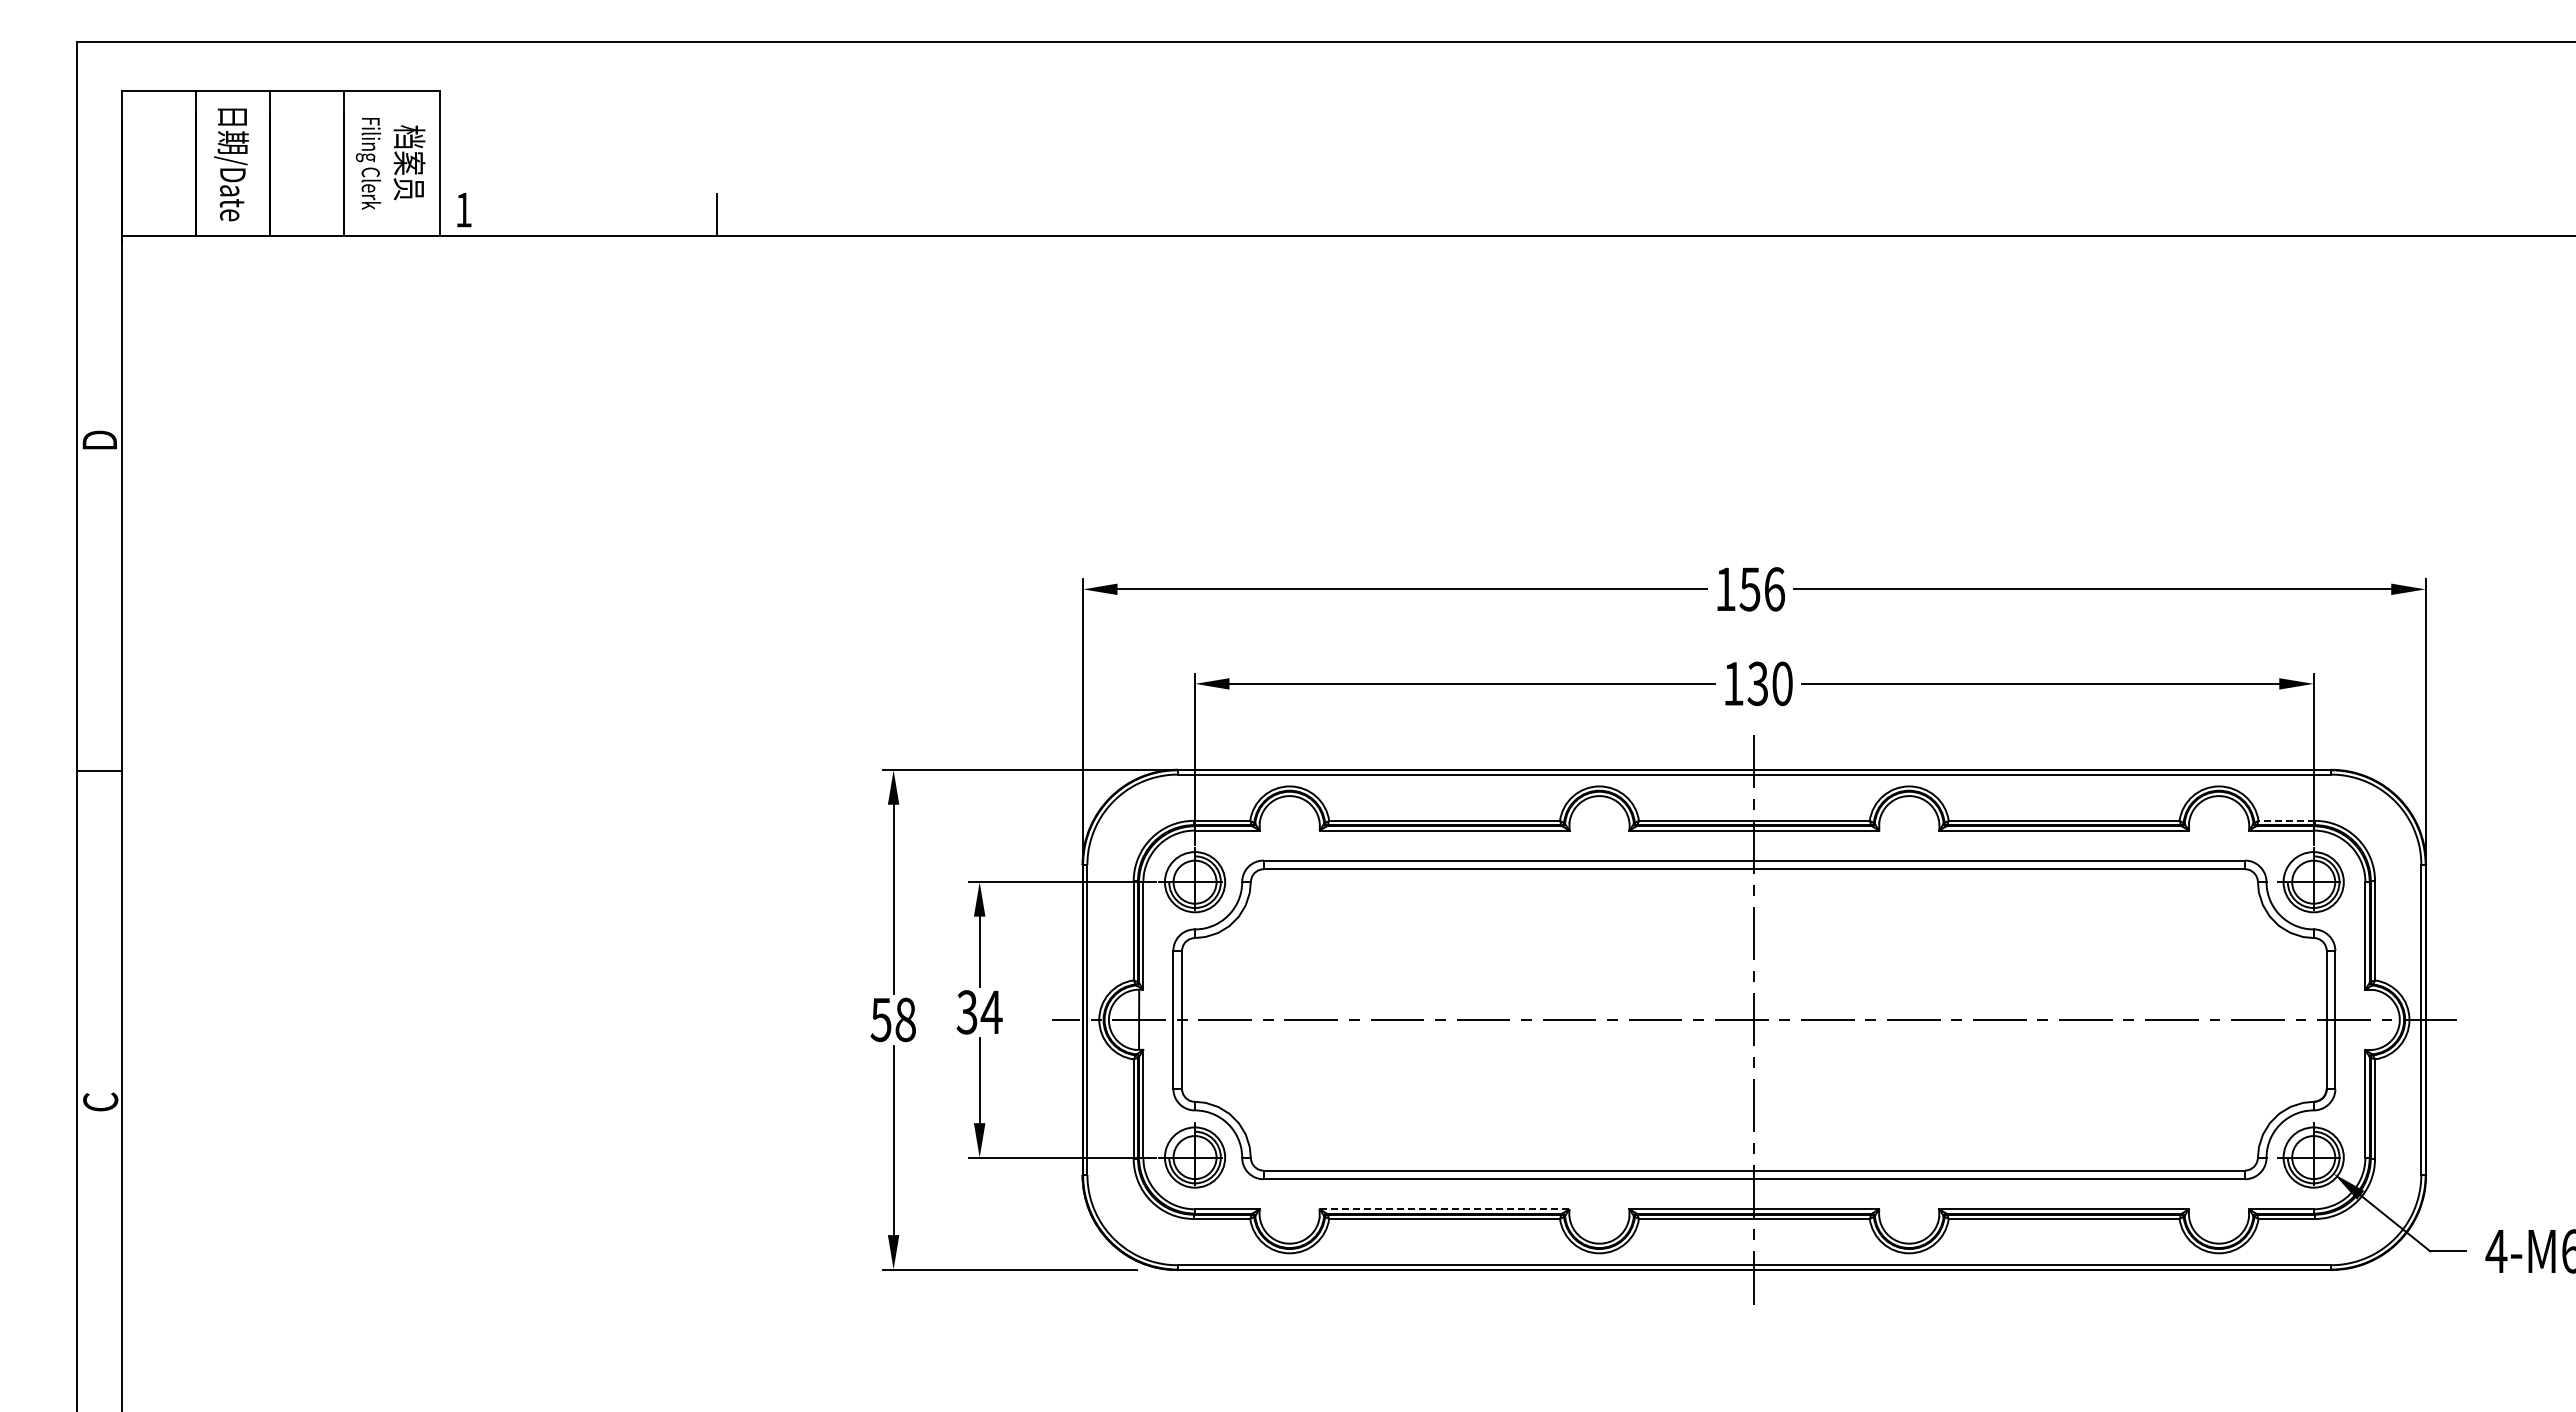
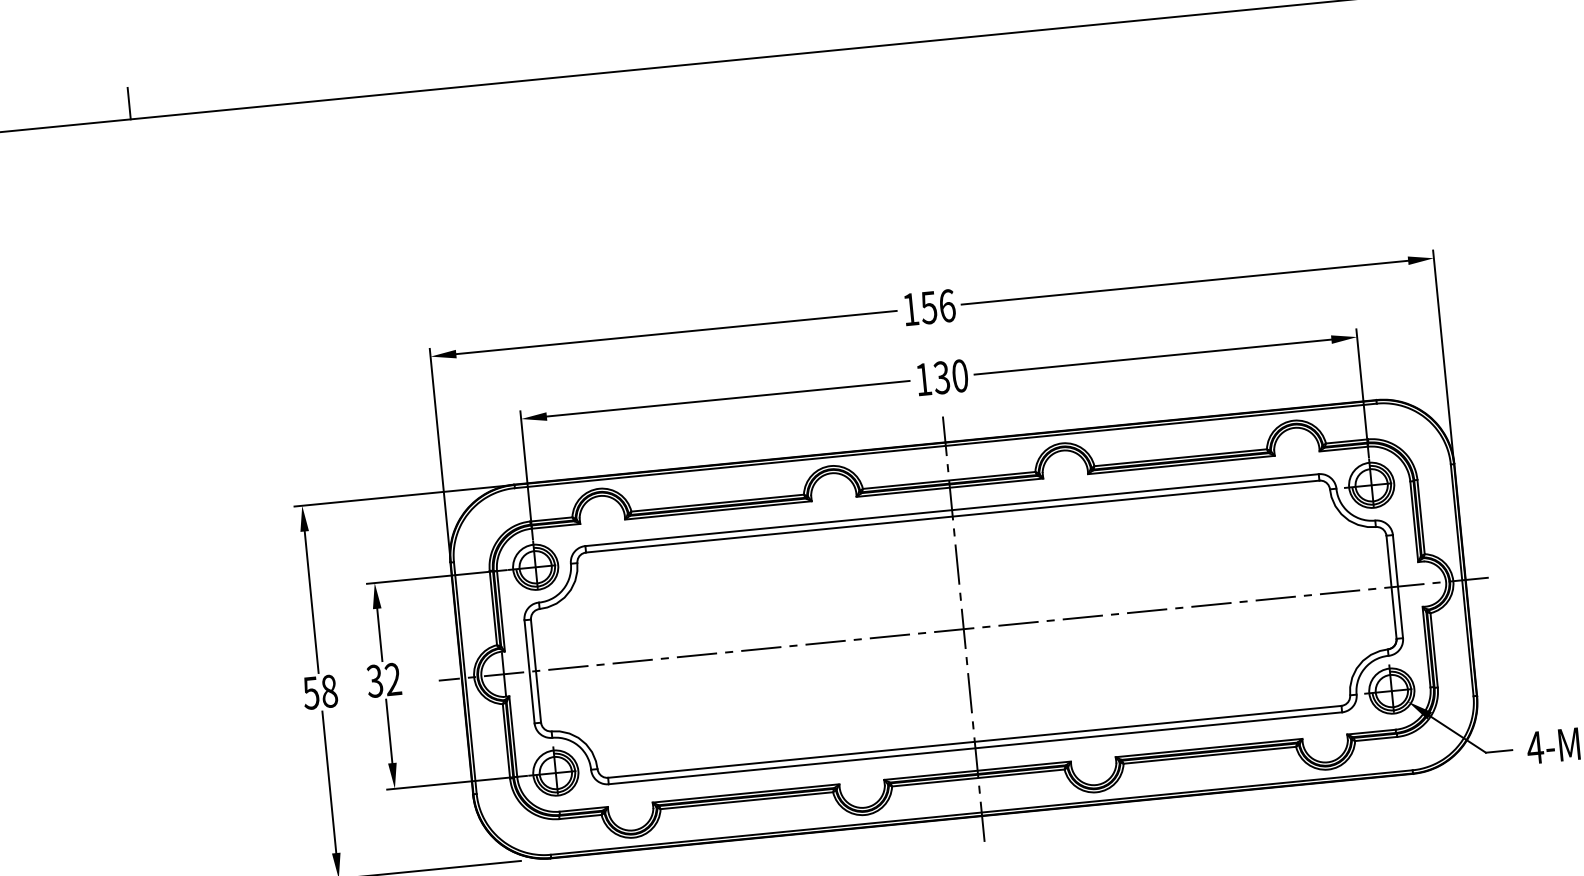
line: (2286, 820) -> (1346, 441), dashed -> solid
text: (991, 1011) -> (393, 678), 34 -> 32
line: (1444, 1209) -> (746, 793), dashed -> solid

